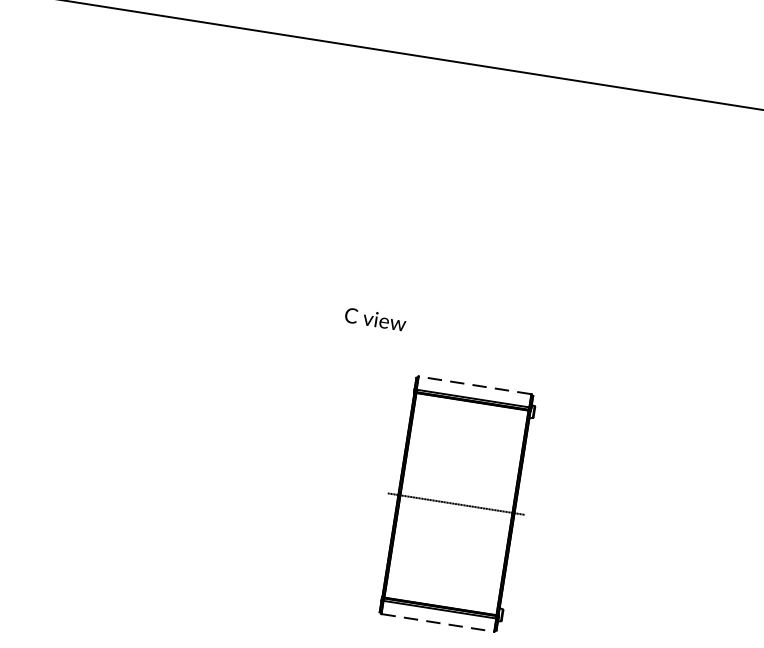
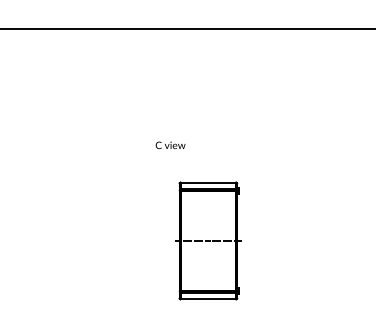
text: (375, 319) -> (170, 145), moved
line: (475, 385) -> (208, 182), dashed -> solid
line: (438, 623) -> (208, 299), dashed -> solid

